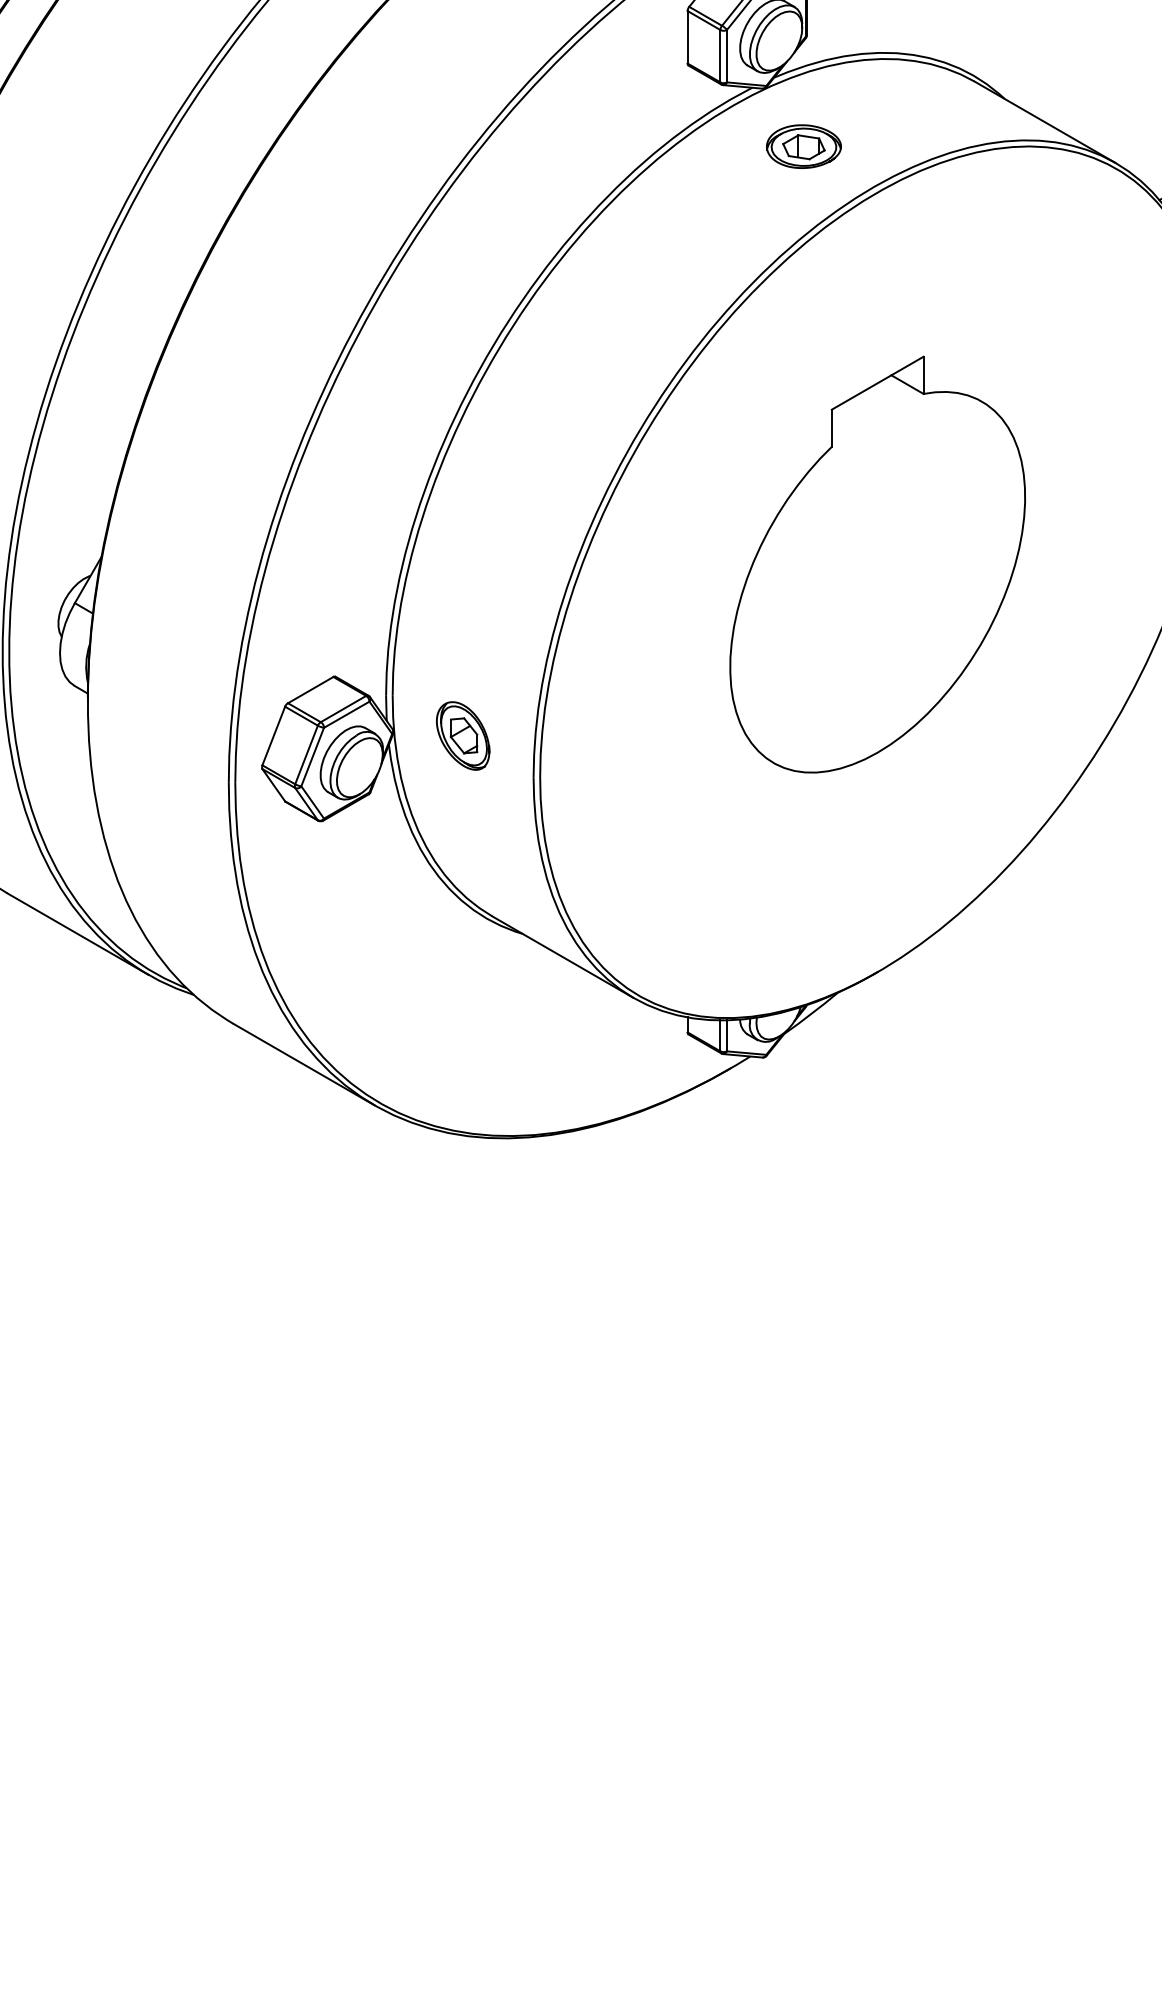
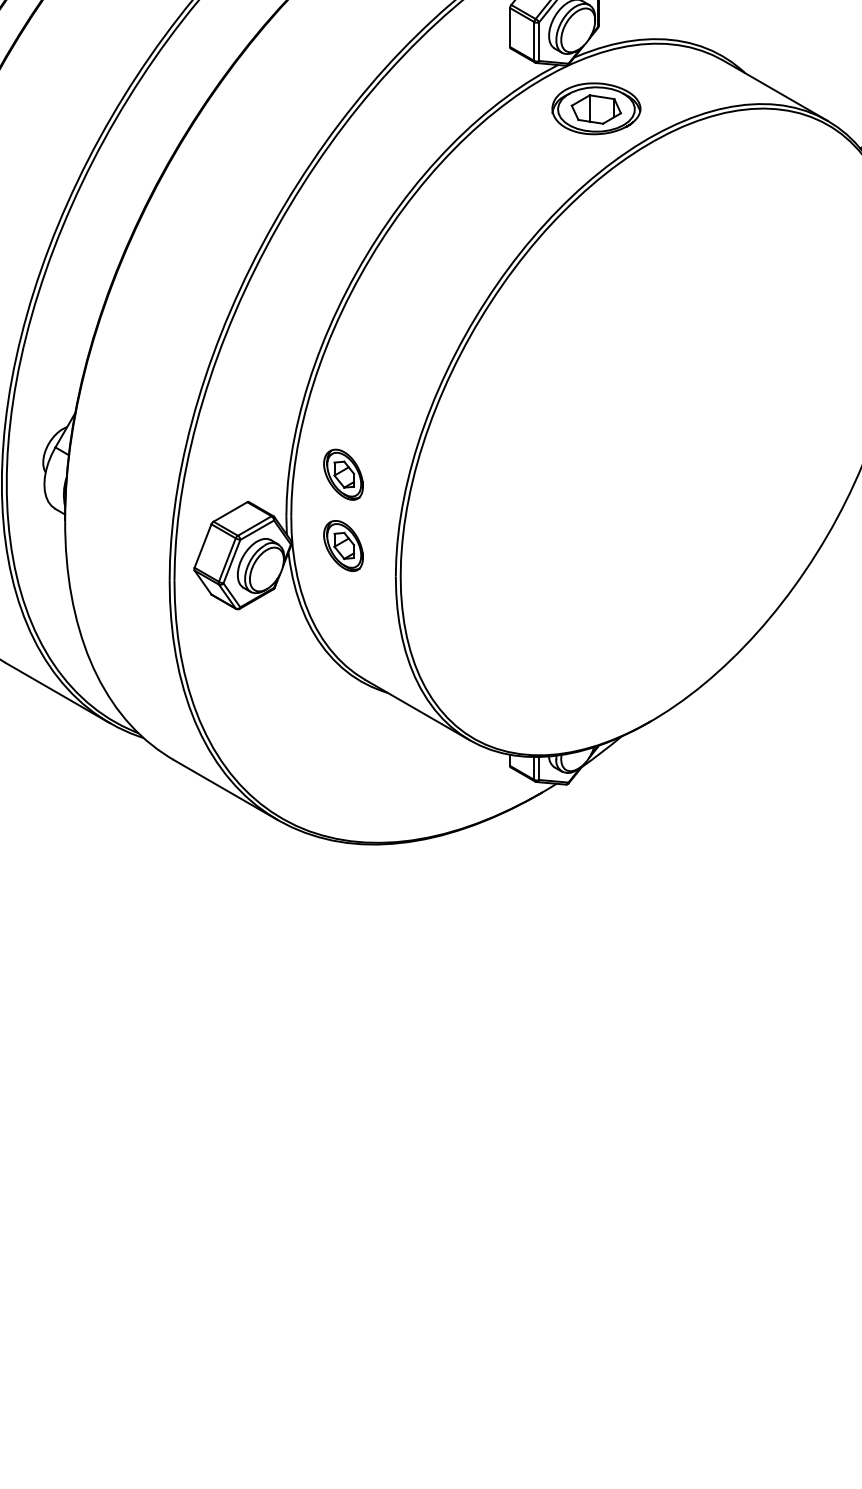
part: (803, 146) -> (596, 108), size x1.6
part: (877, 564) -> (651, 418), removed
part: (463, 639) -> (343, 474), added

